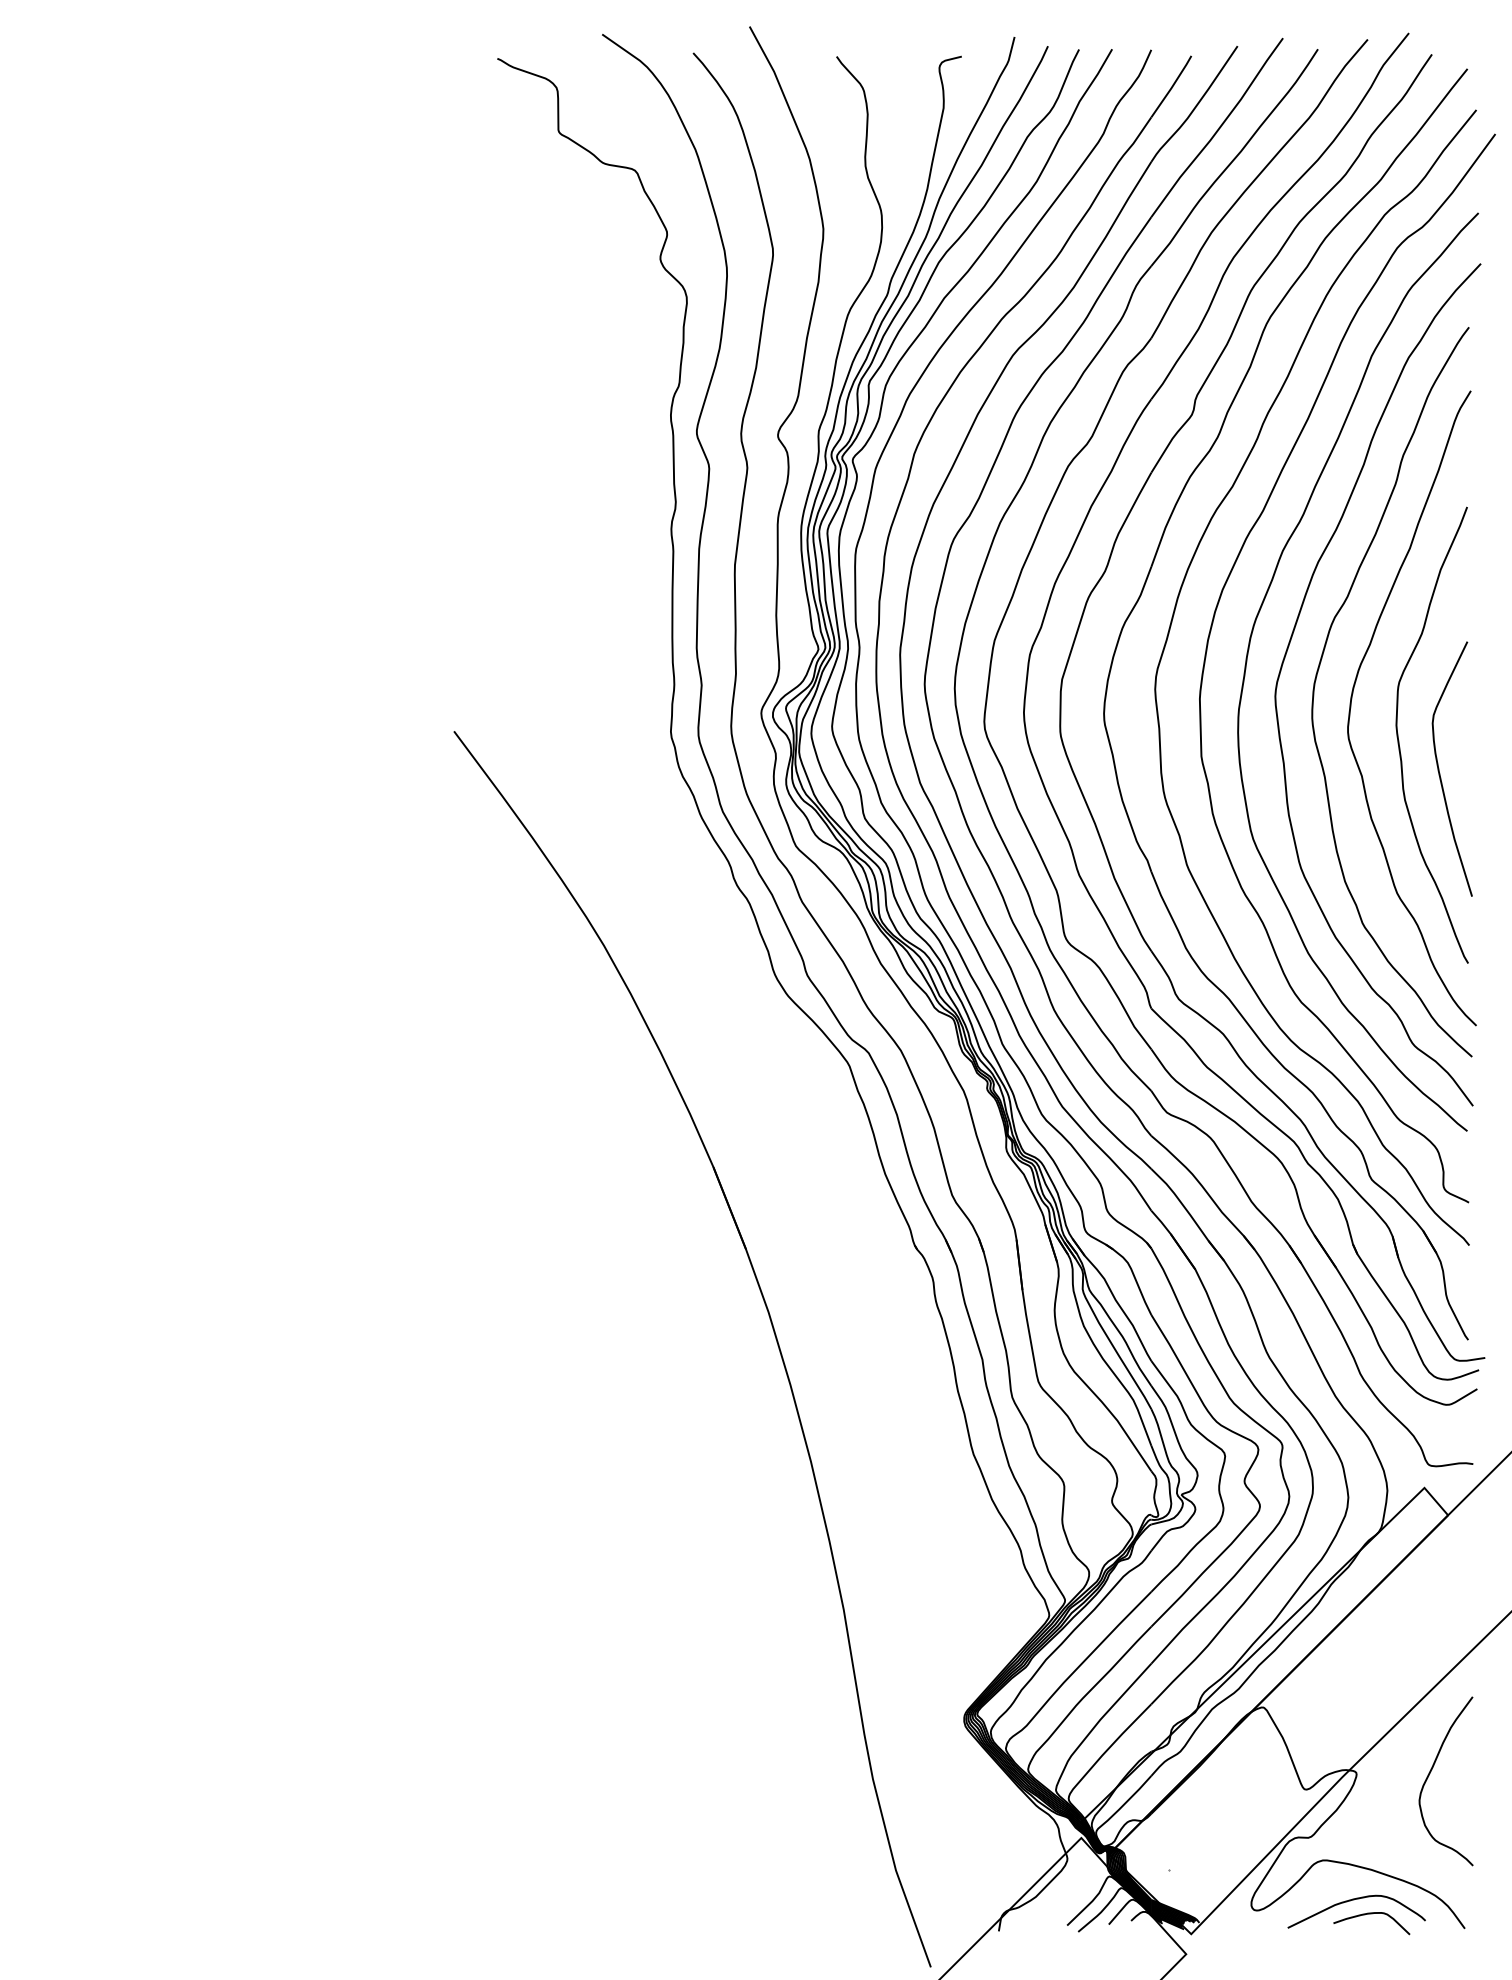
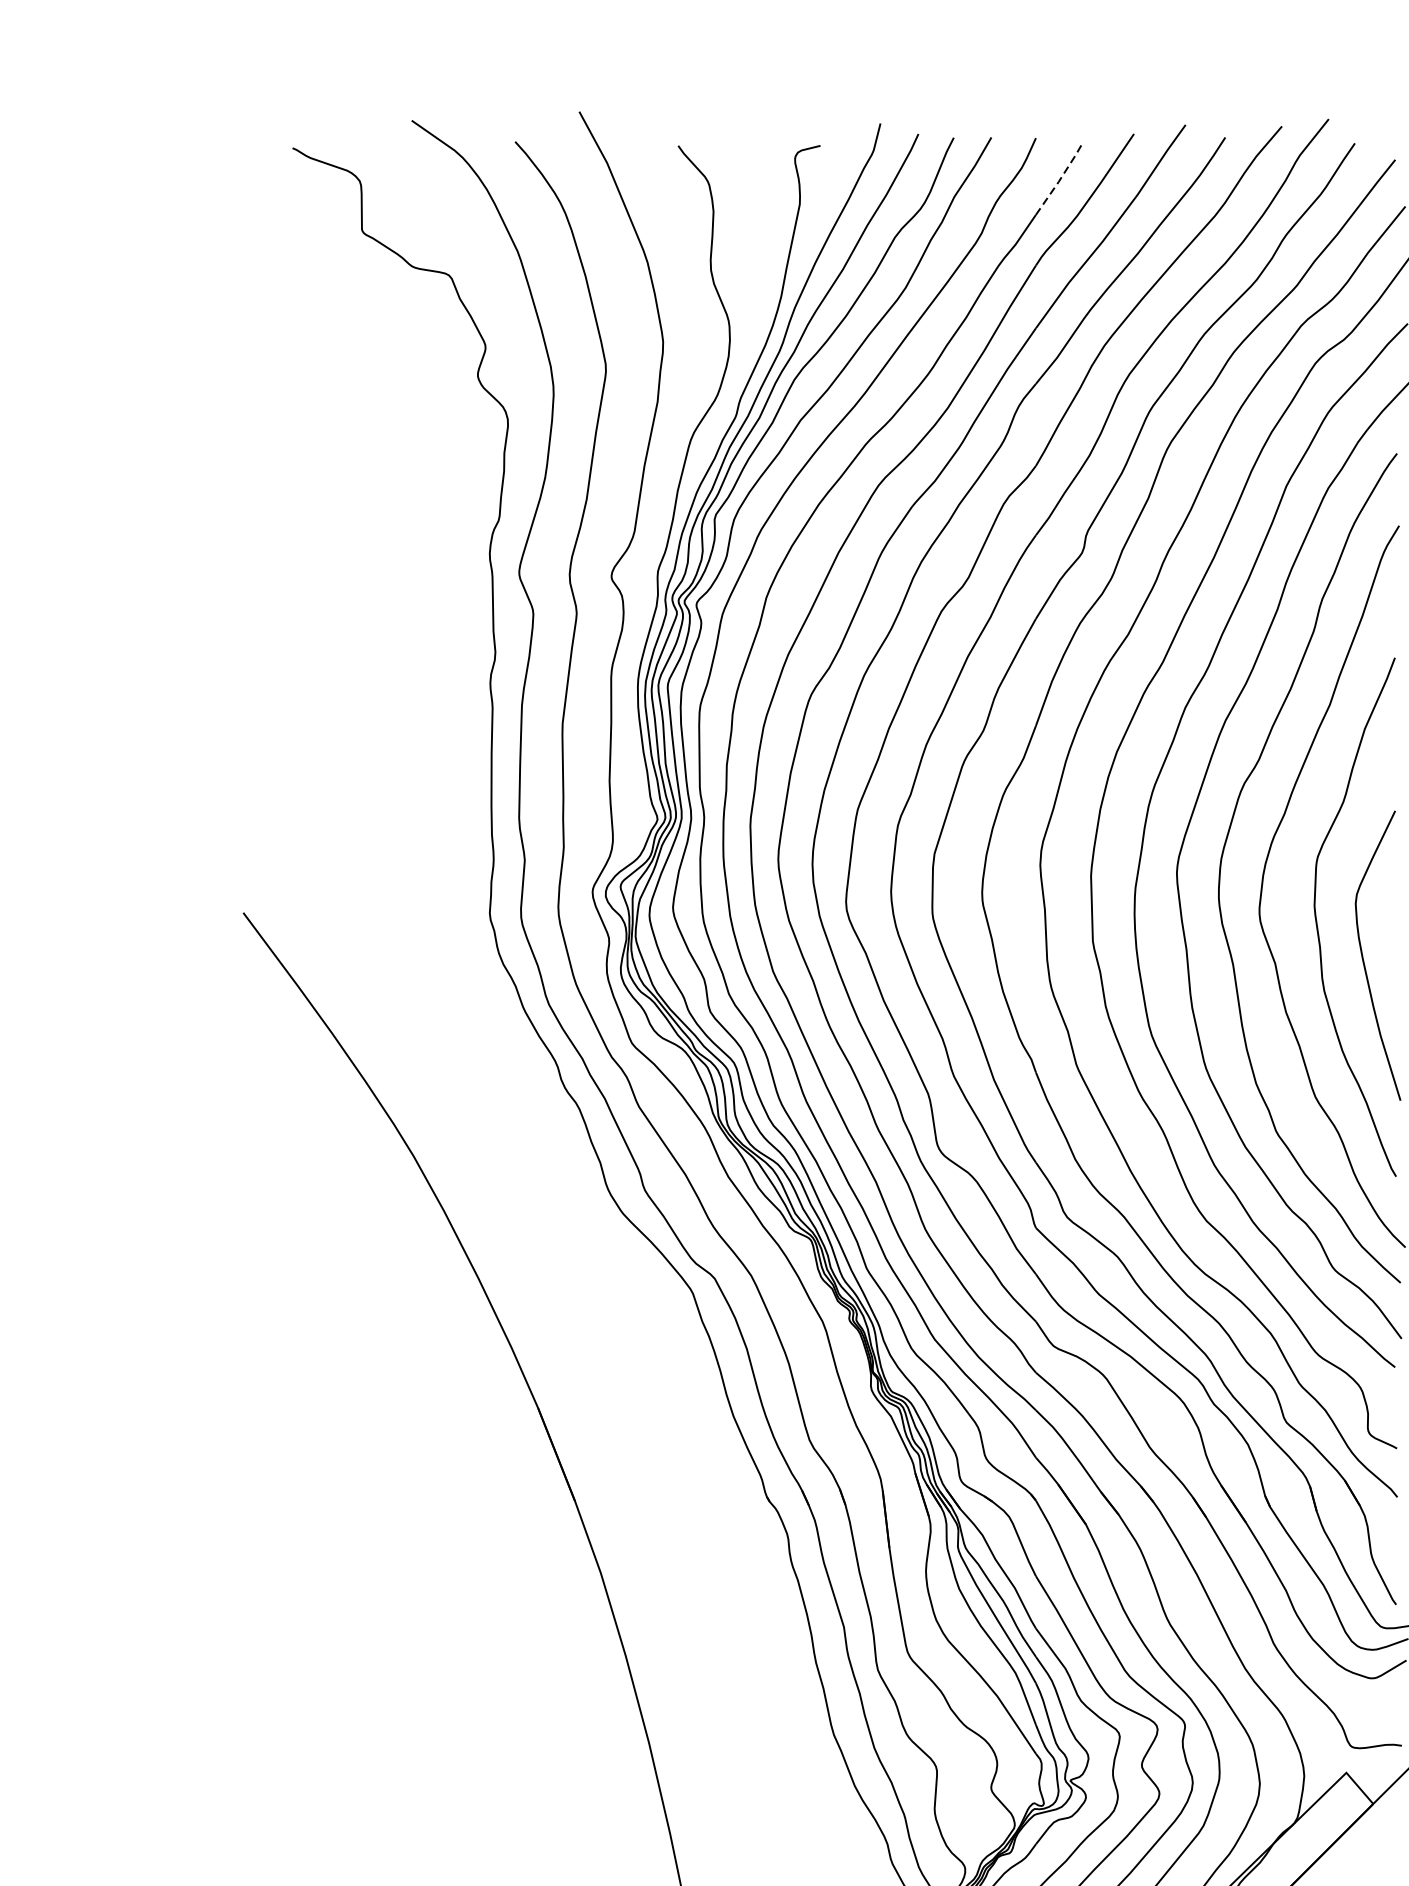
line: (1172, 86) -> (1059, 179), solid -> dashed

